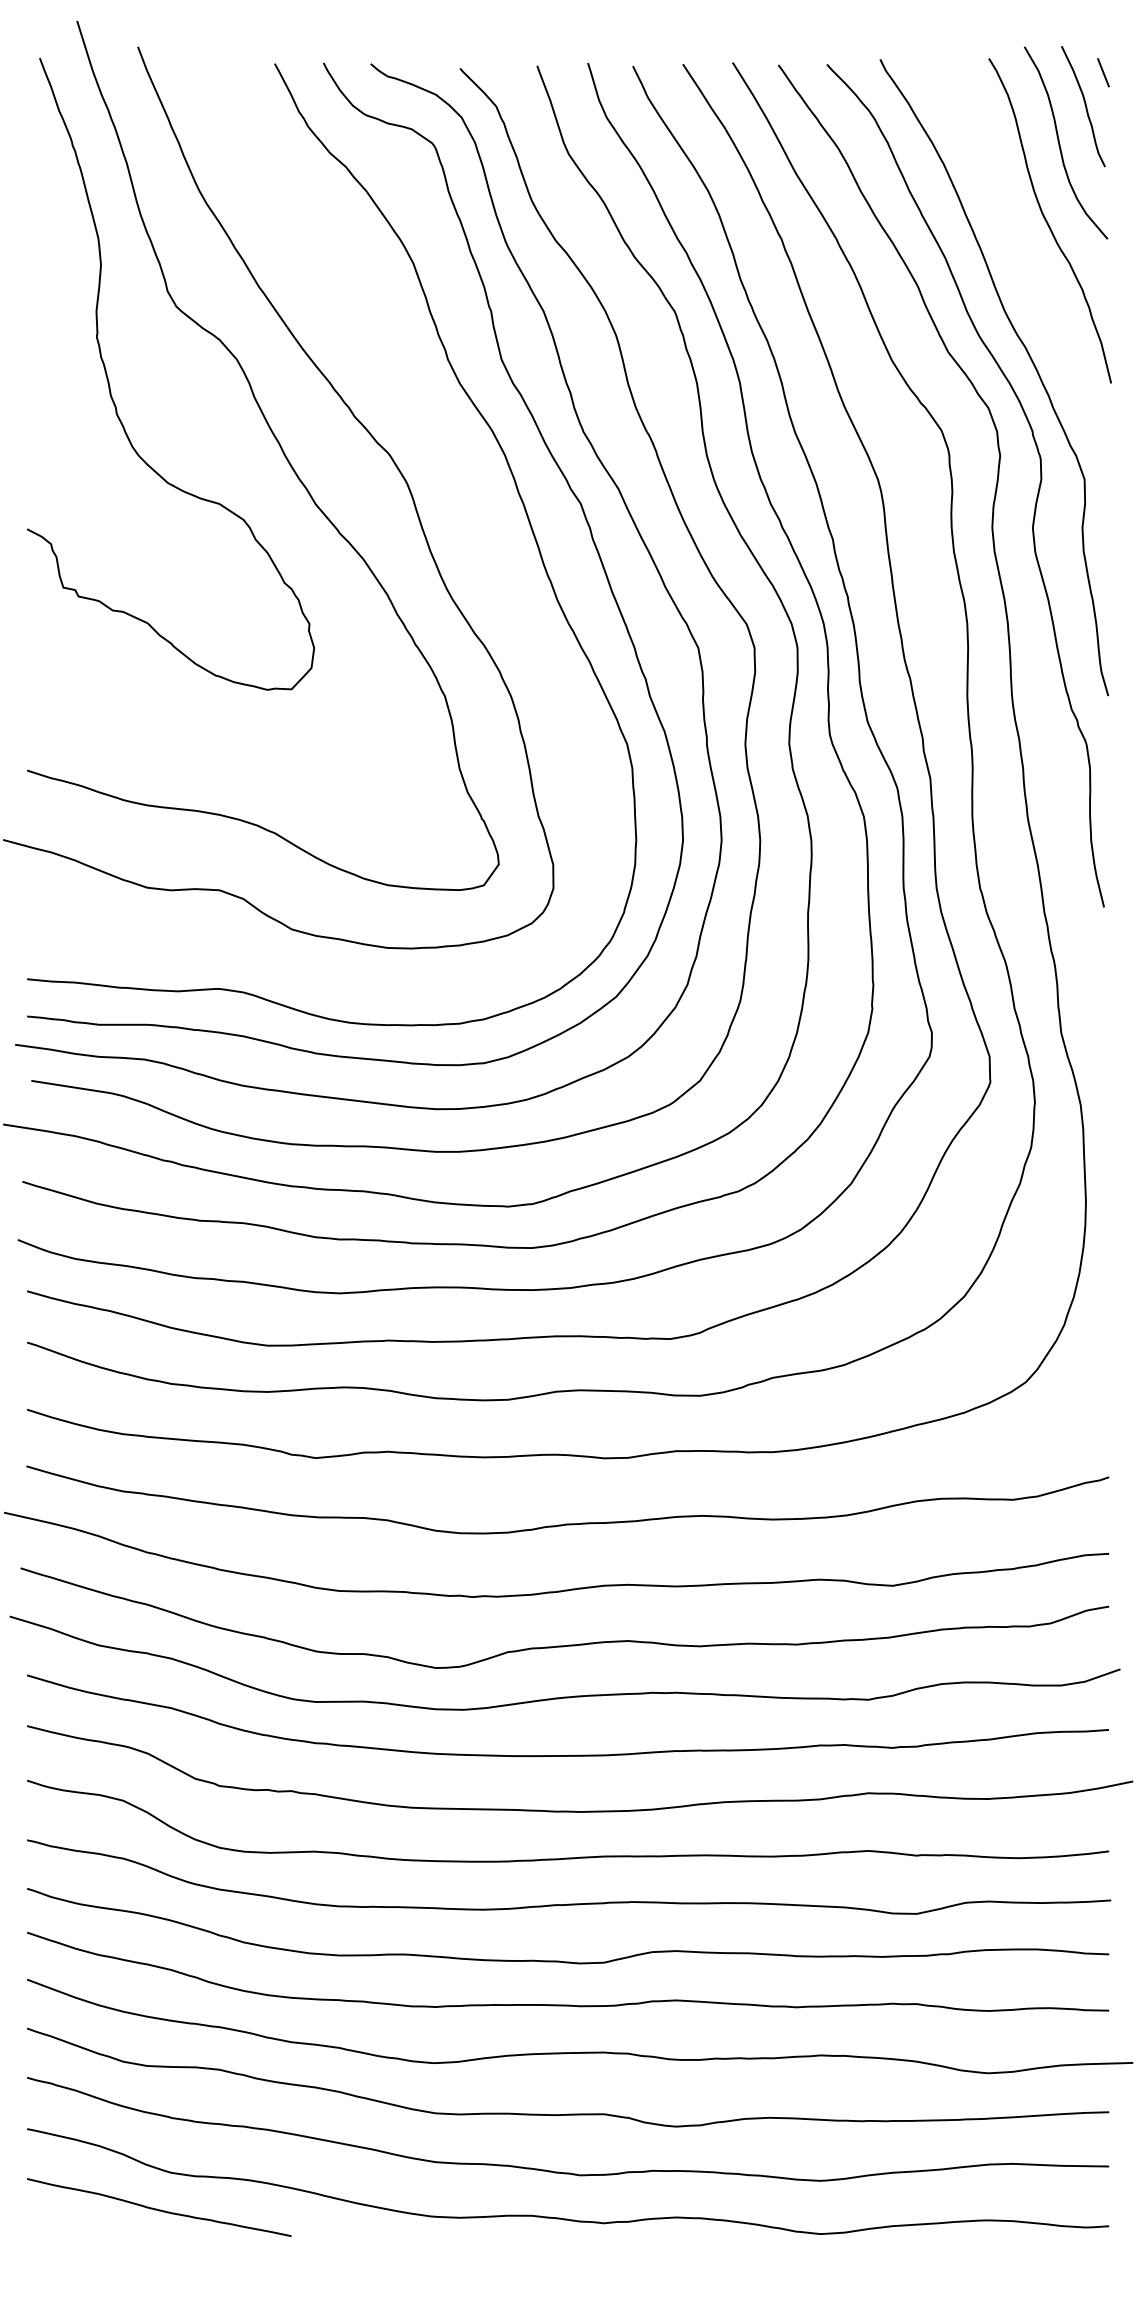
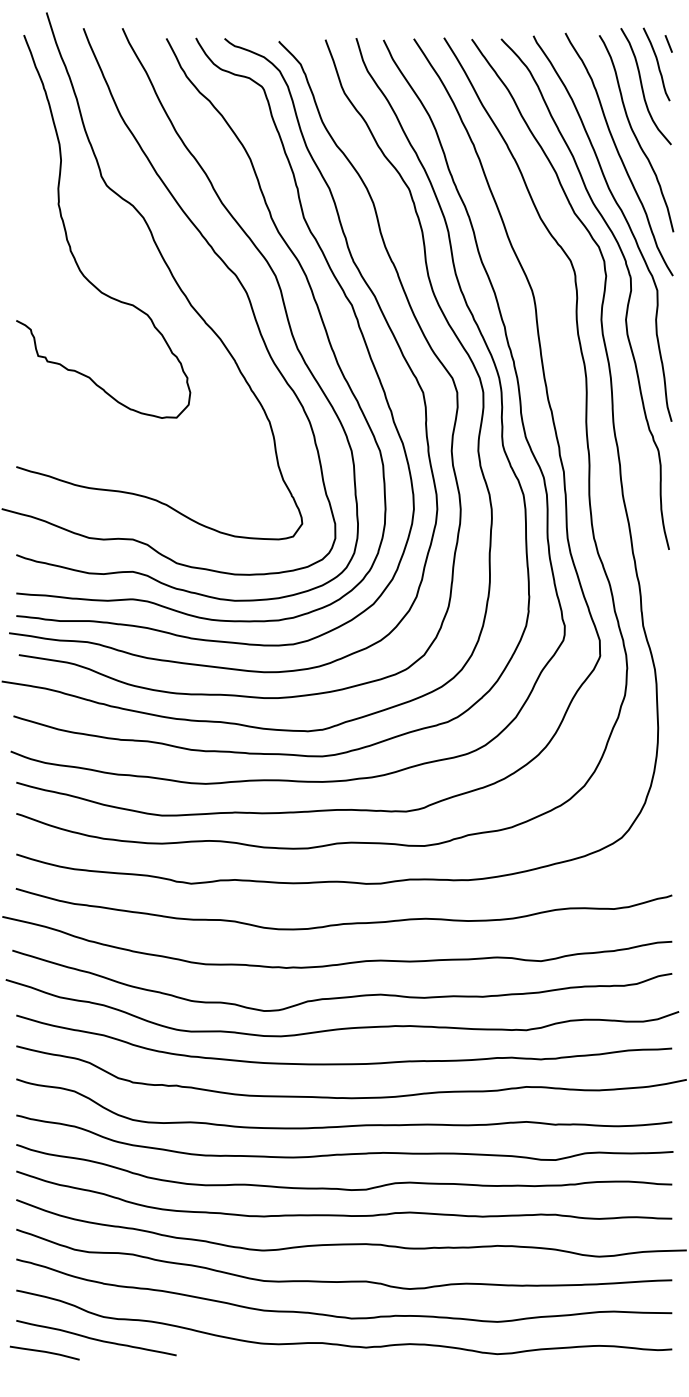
curve: (1020, 255) -> (618, 154), added
curve: (443, 439) -> (268, 266), added
line: (73, 2231) -> (44, 1352), added

